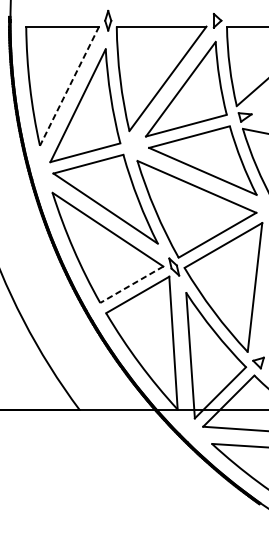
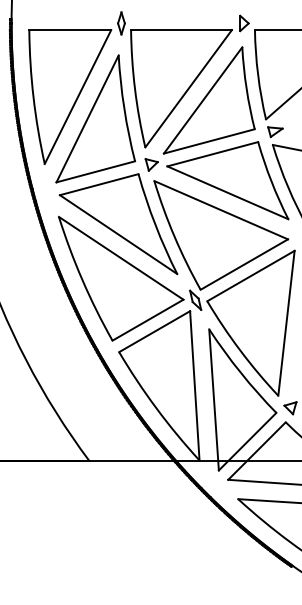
line: (70, 86) -> (78, 97), dashed -> solid
part: (134, 146) -> (151, 164), added
line: (132, 285) -> (148, 320), dashed -> solid

